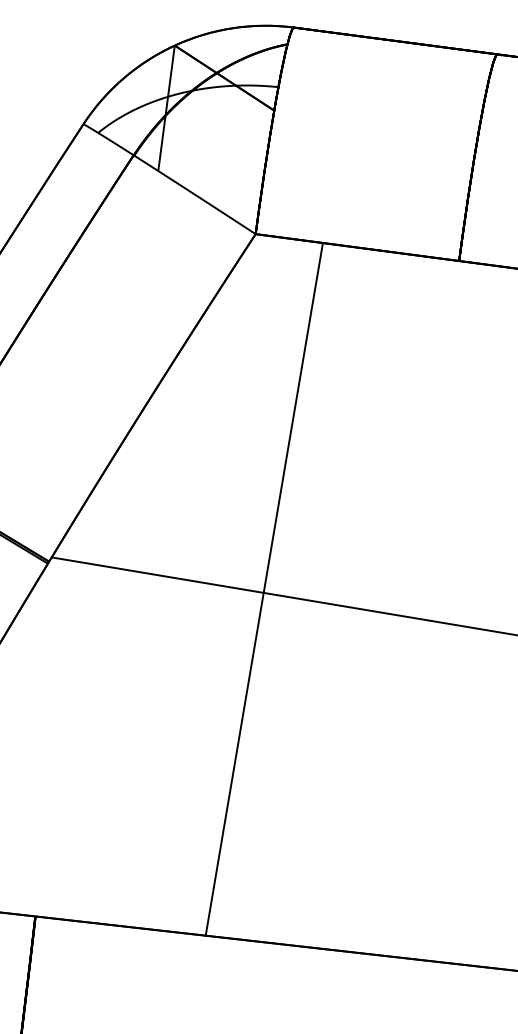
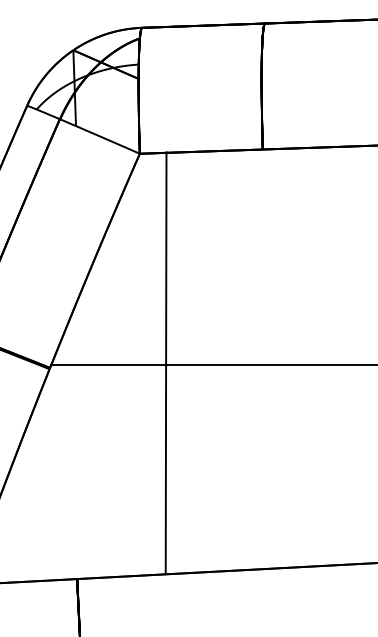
line: (263, 588) -> (165, 362), moved

